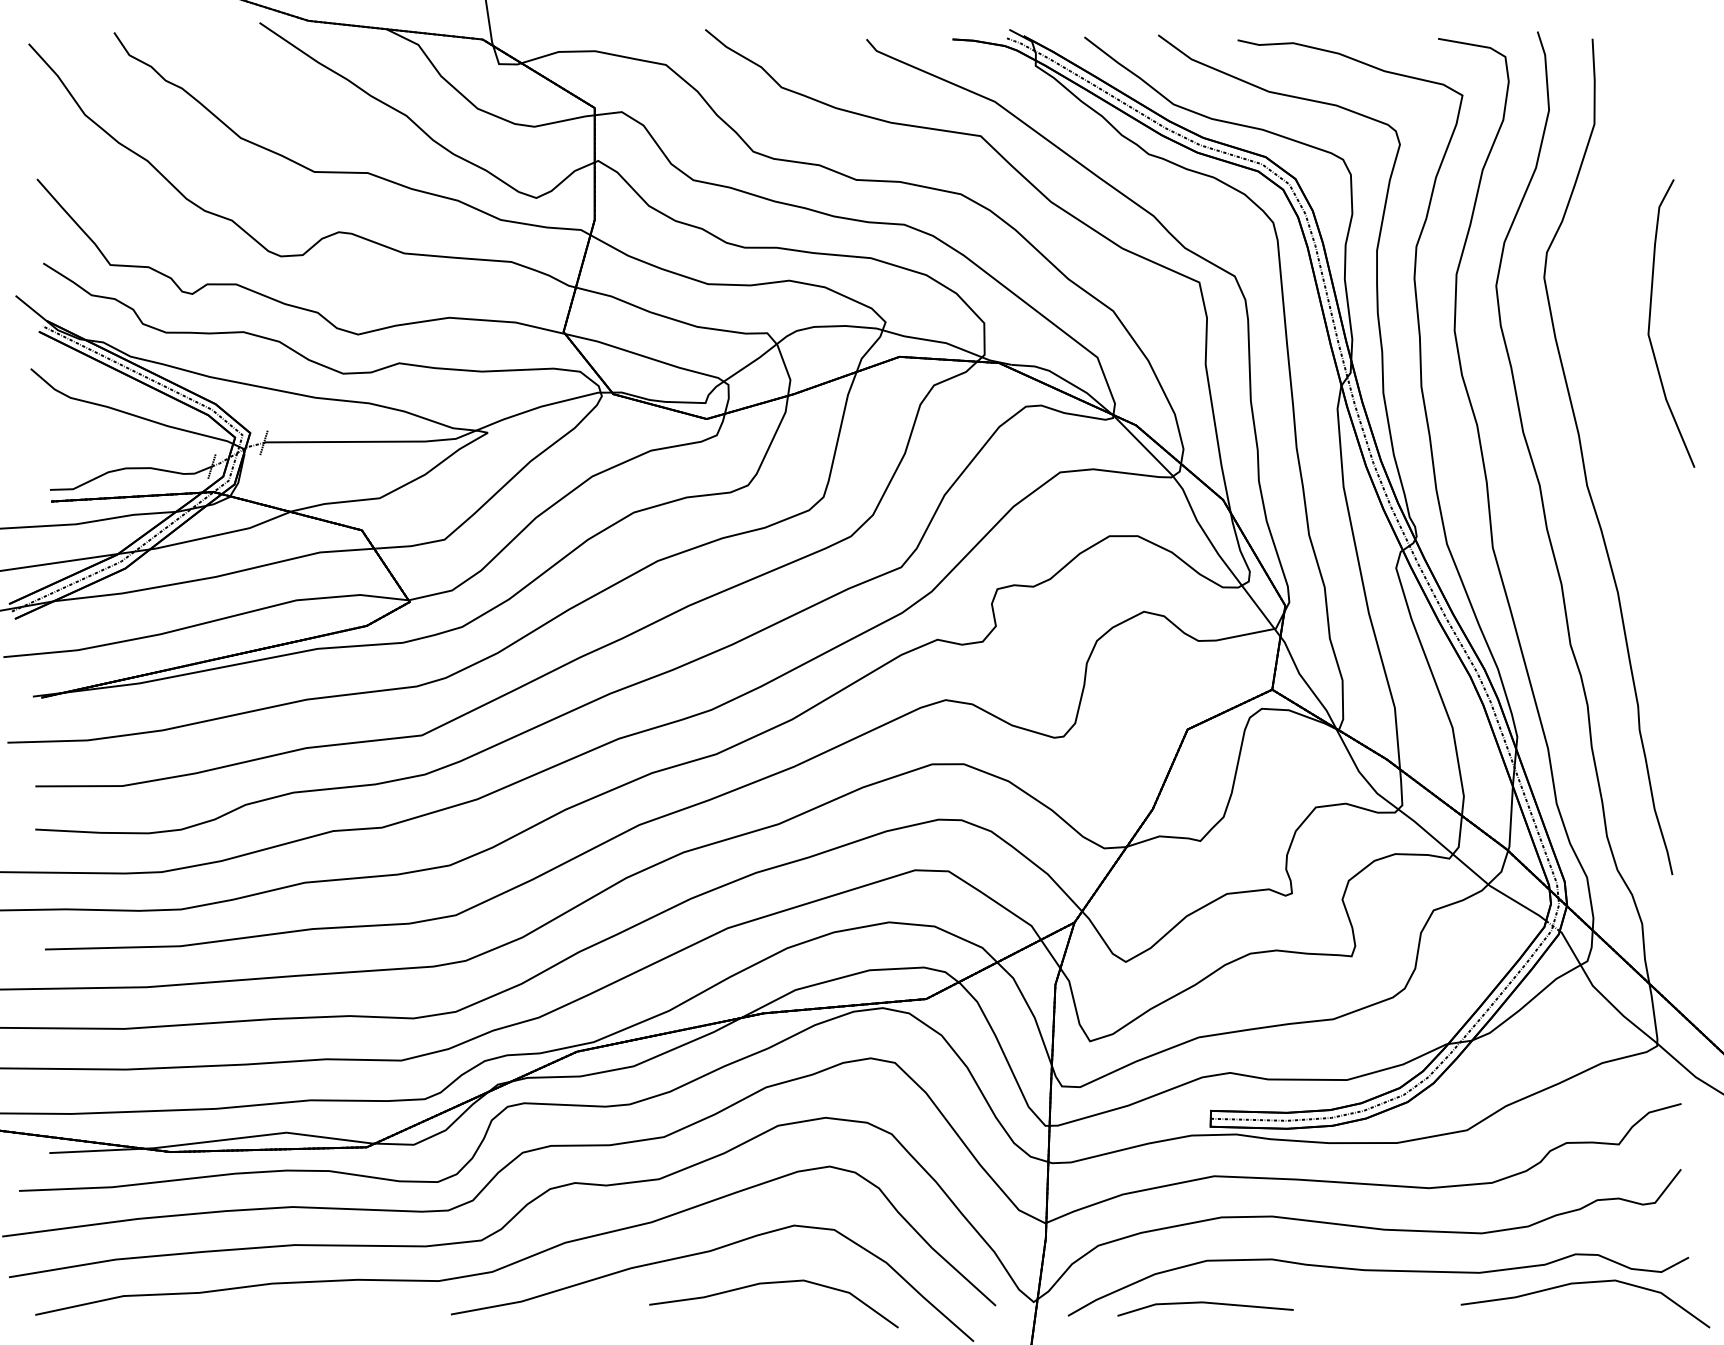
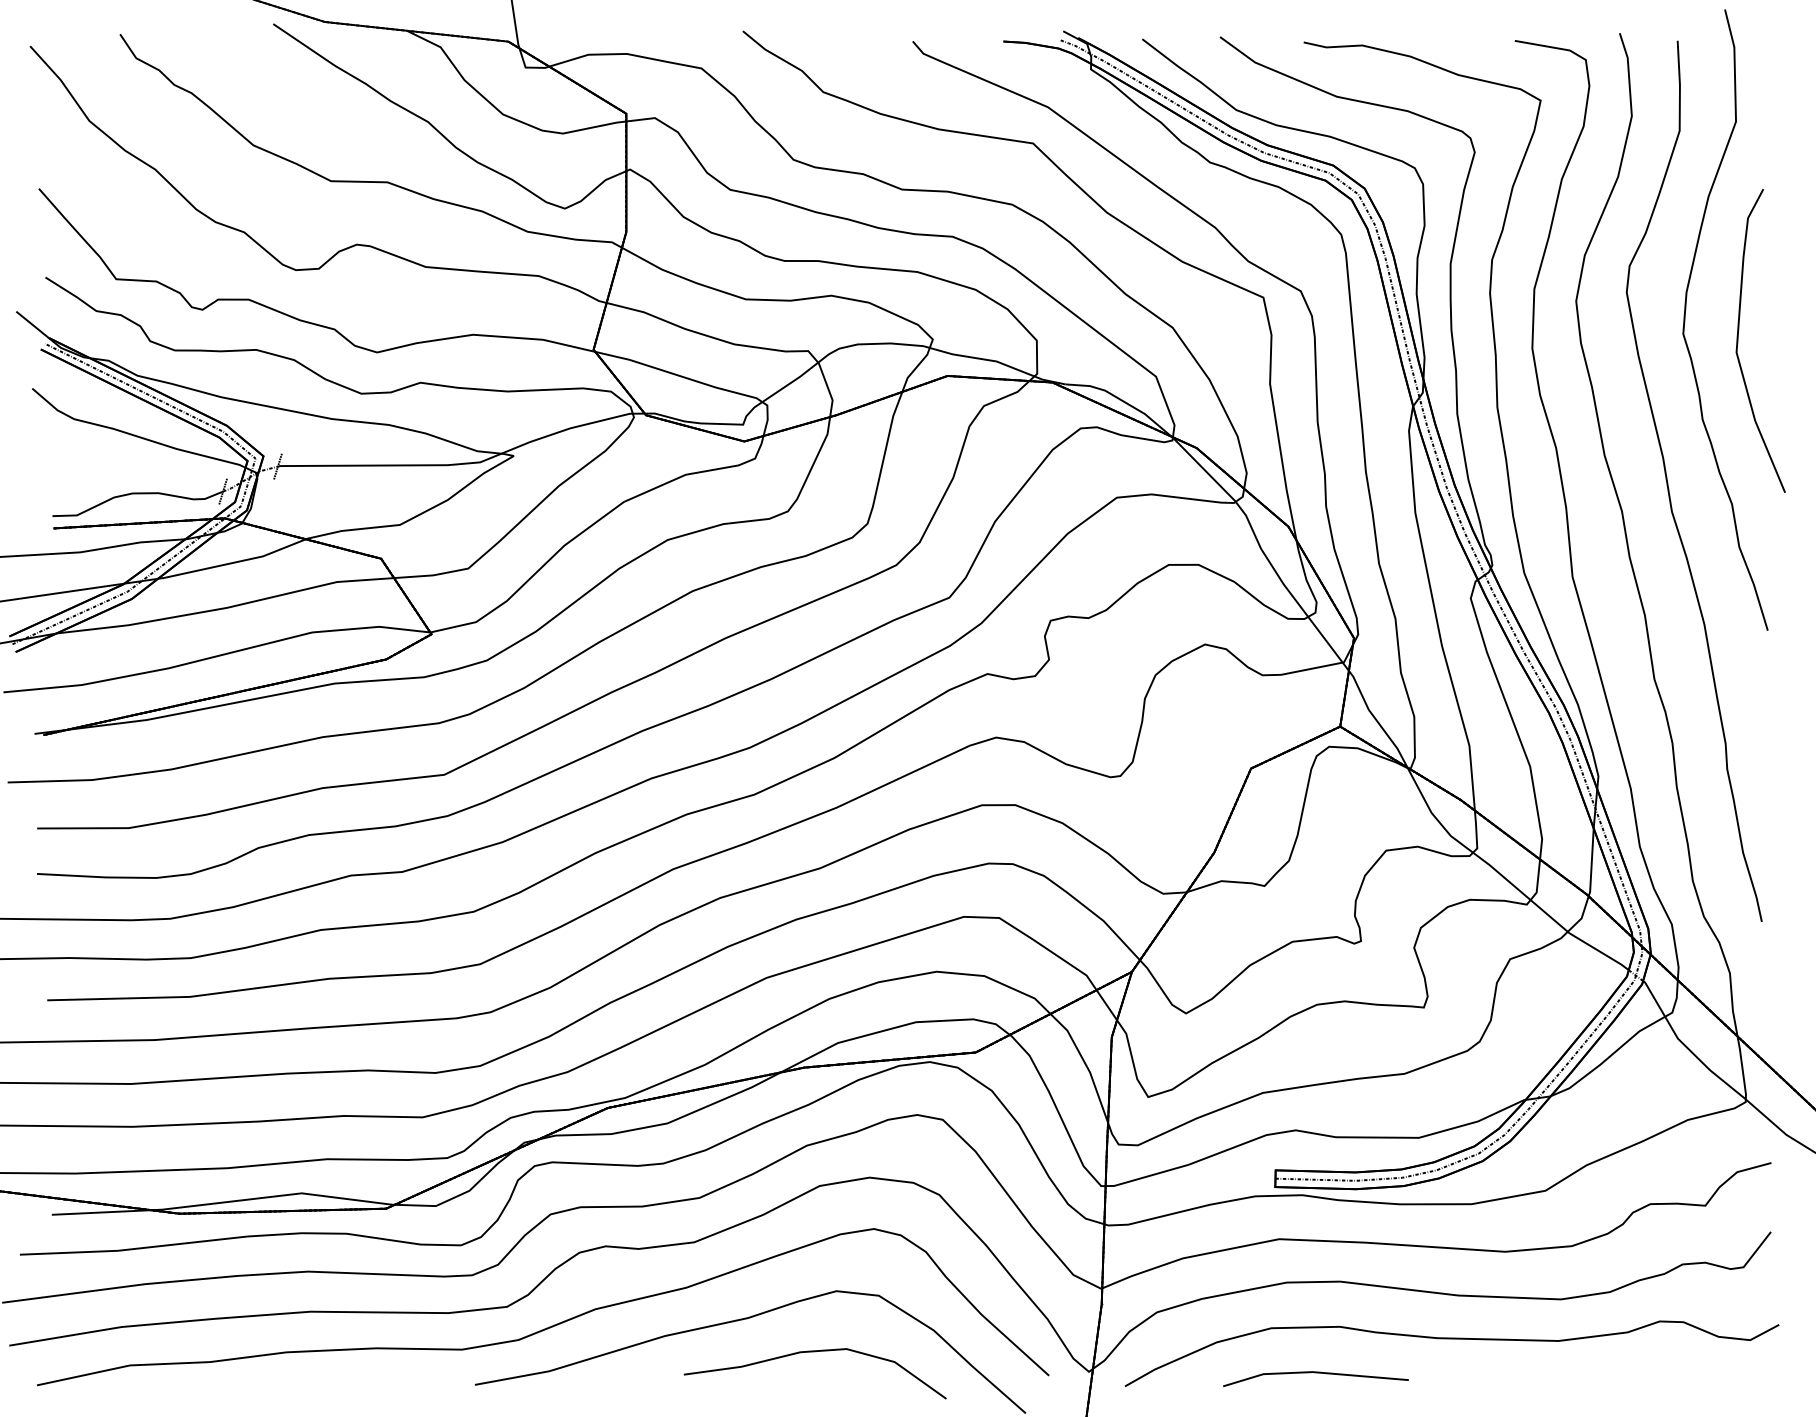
curve: (1600, 303) -> (1685, 319), added
curve: (1584, 1283) -> (1669, 1352), removed
line: (1205, 1303) -> (1315, 1373), moved

